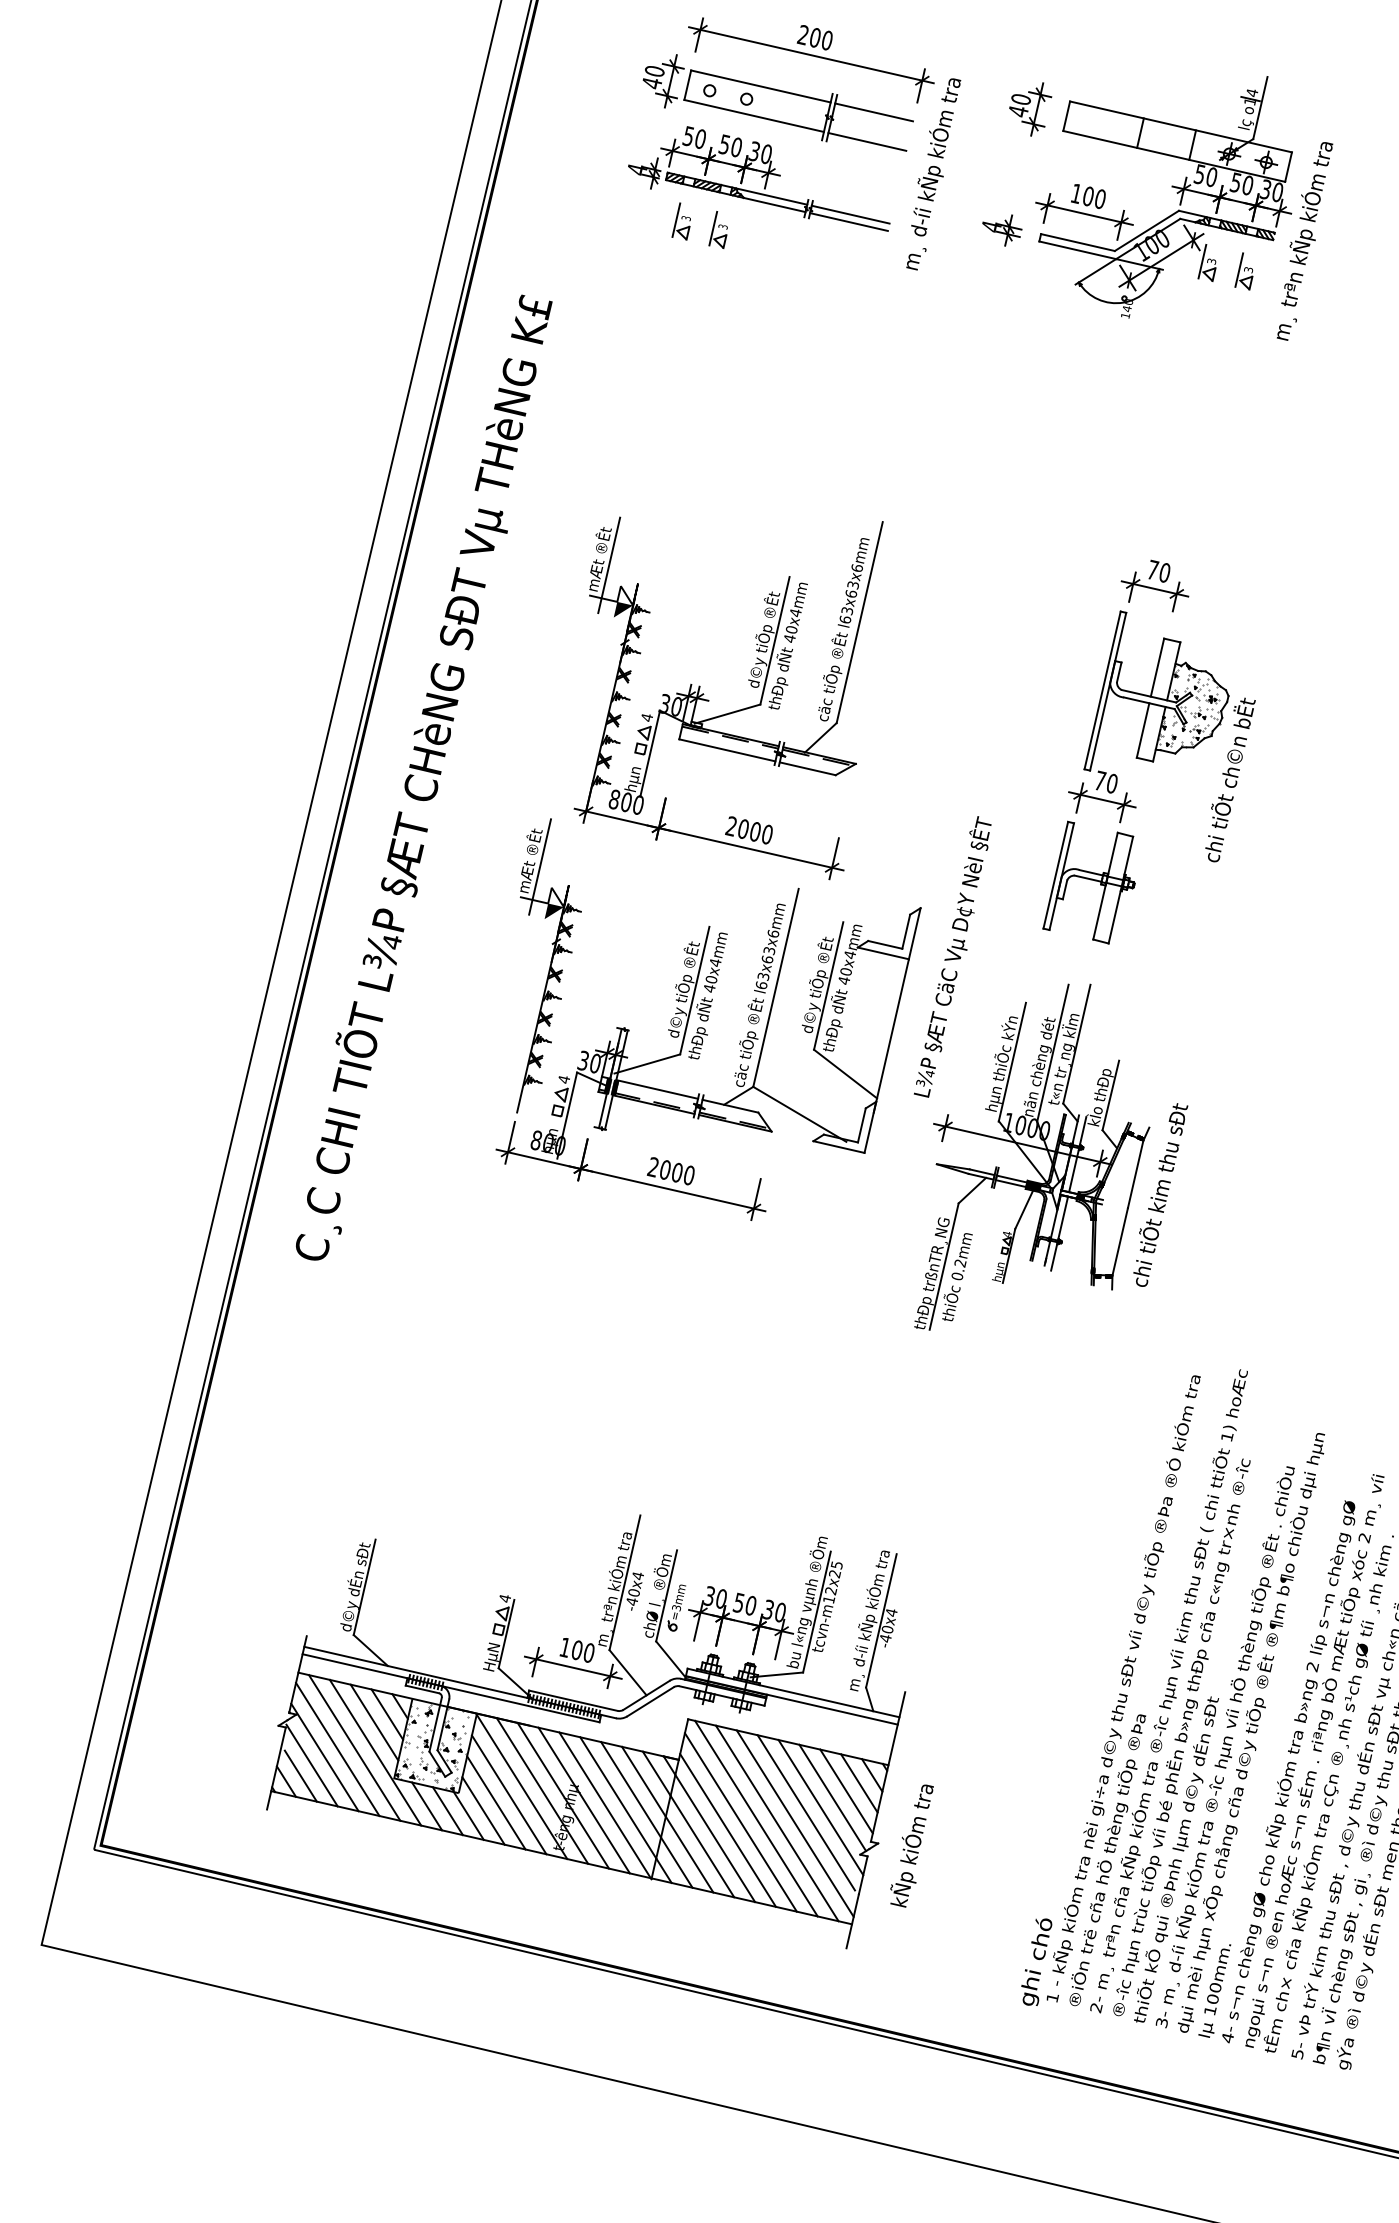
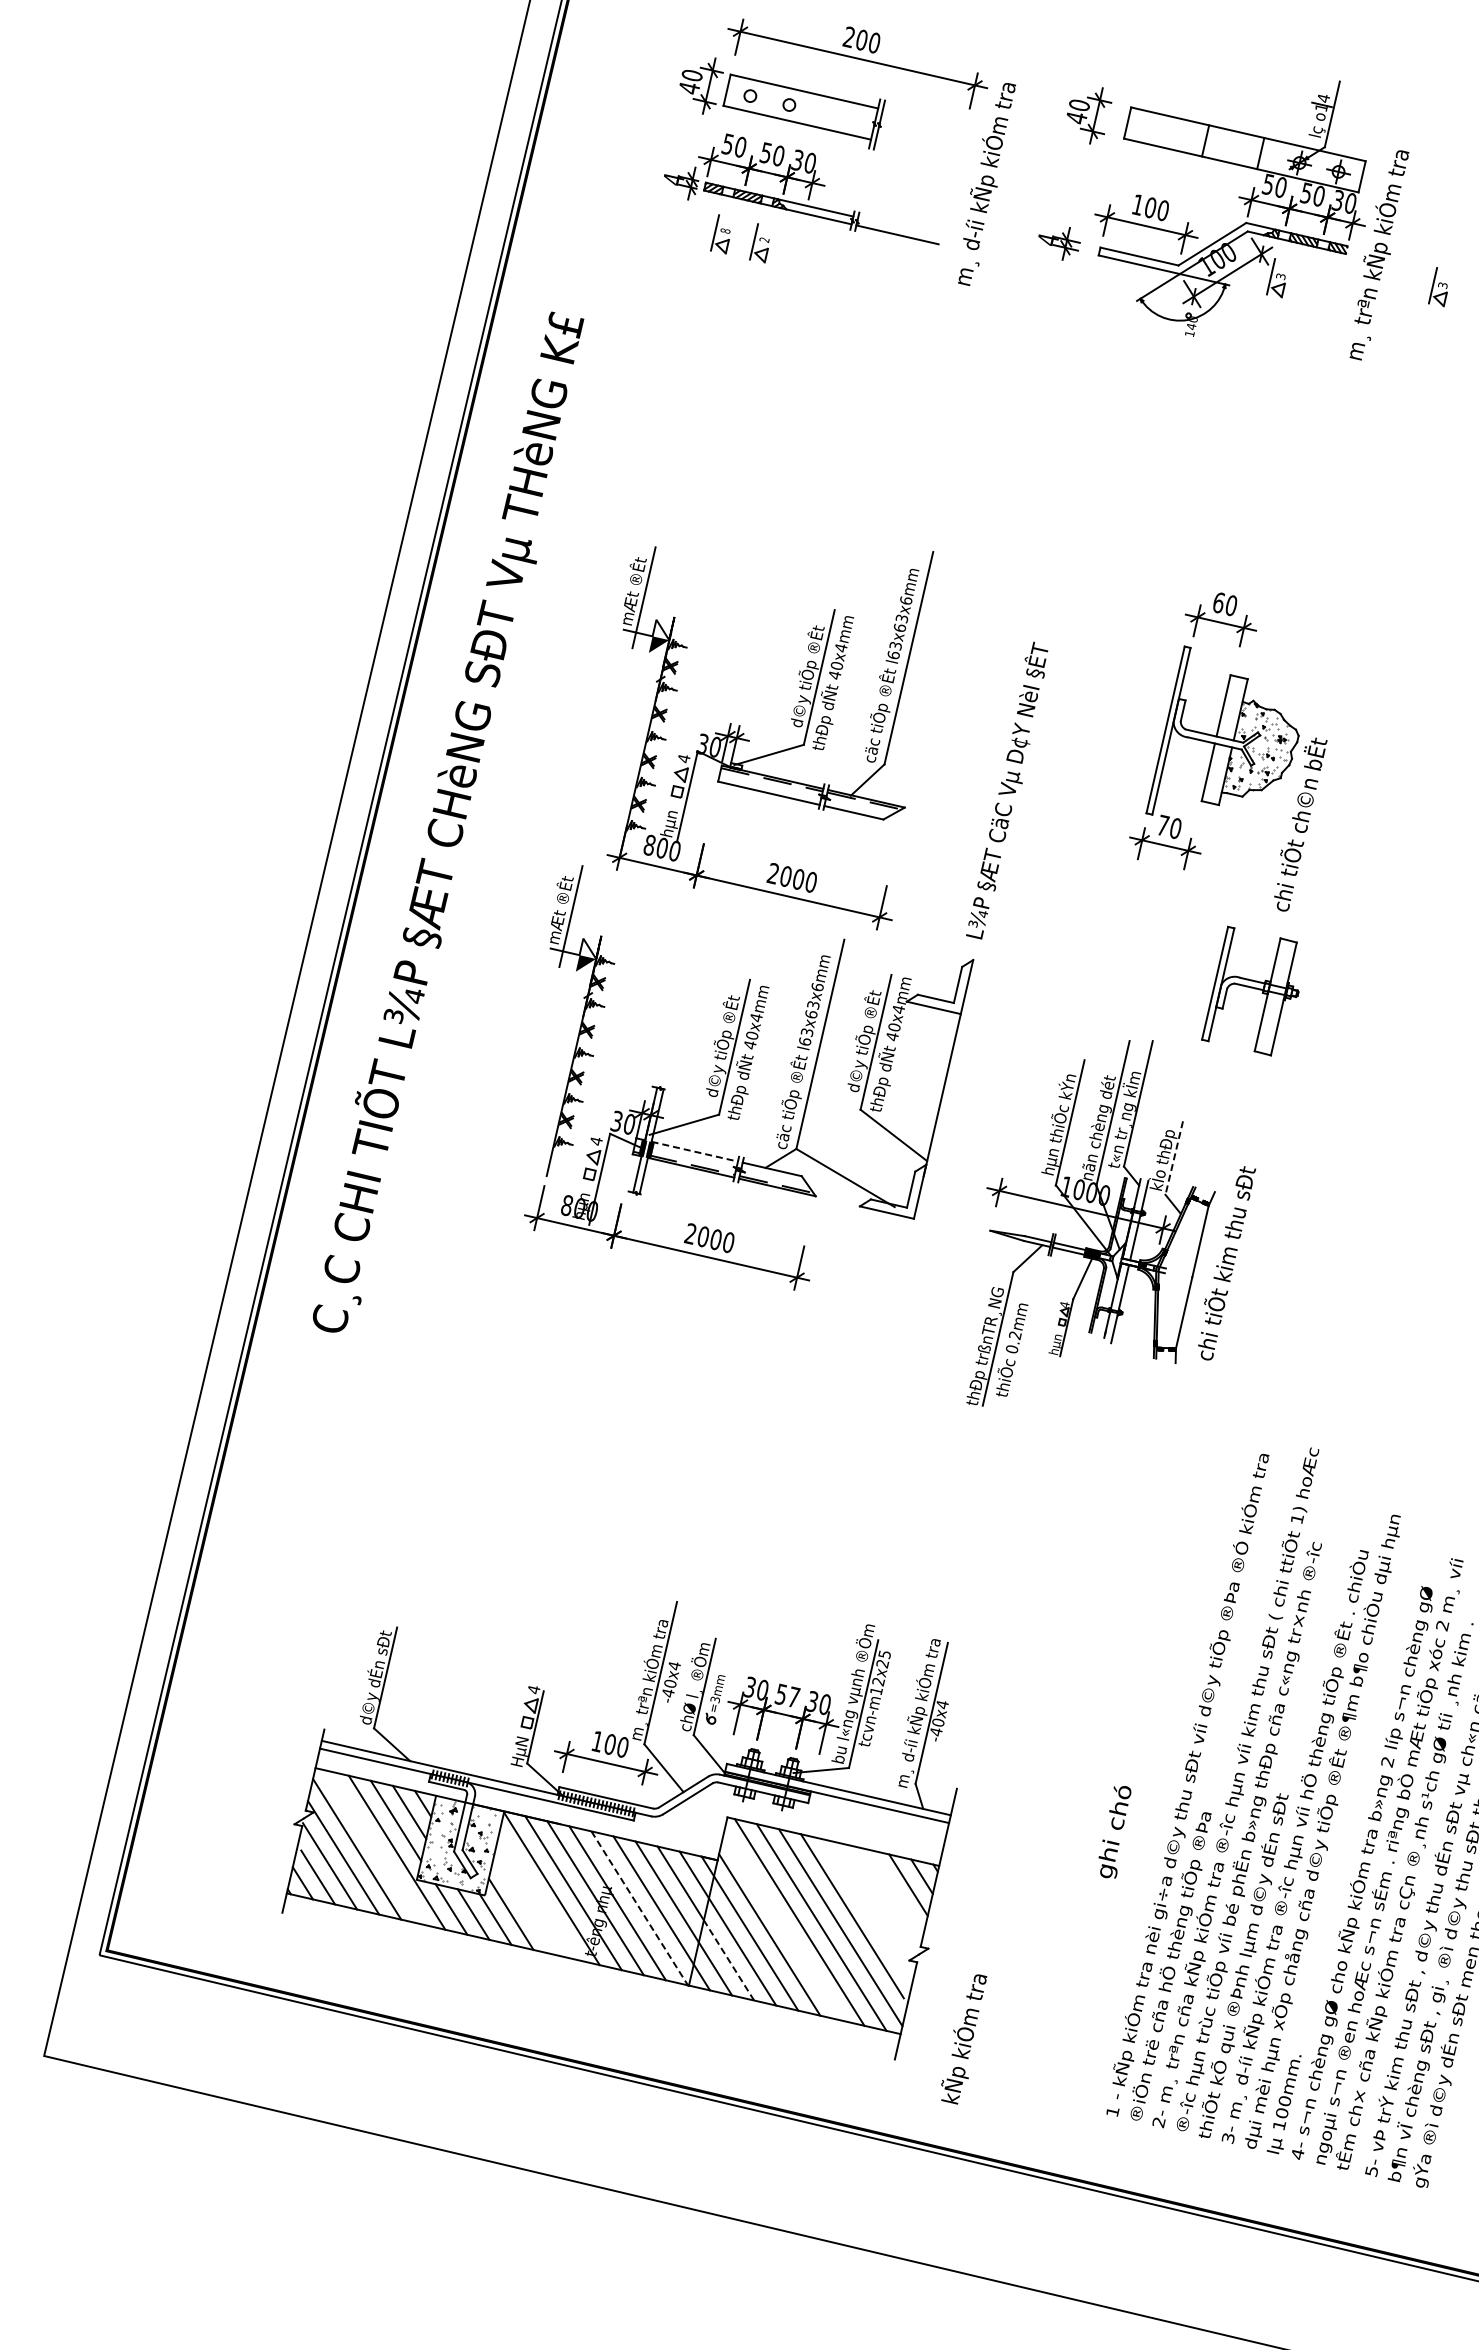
line: (873, 111) -> (923, 118), removed
line: (866, 141) -> (916, 149), removed
line: (850, 214) -> (899, 226), removed
text: (686, 217) -> (725, 230), 3 -> 8
text: (723, 226) -> (764, 239), 3 -> 2
part: (1243, 271) -> (1437, 287), moved
text: (1153, 569) -> (1219, 602), 70 -> 60
part: (1089, 882) -> (1250, 990), moved
text: (953, 956) -> (1007, 790), moved
line: (657, 1089) -> (695, 1151), solid -> dashed
line: (1111, 1095) -> (1174, 1158), solid -> dashed
text: (751, 1604) -> (794, 1696), 50 -> 57
line: (354, 1747) -> (374, 1847), removed
line: (846, 1791) -> (894, 1893), removed
line: (509, 1795) -> (538, 1897), removed
line: (832, 1797) -> (880, 1900), removed
line: (496, 1802) -> (524, 1905), removed
line: (605, 1805) -> (640, 1908), solid -> dashed
line: (820, 1807) -> (867, 1910), removed
line: (741, 1822) -> (783, 1926), removed
text: (912, 1846) -> (964, 2039), moved
line: (689, 1854) -> (728, 1960), solid -> dashed
text: (1036, 1962) -> (1114, 1832), moved

